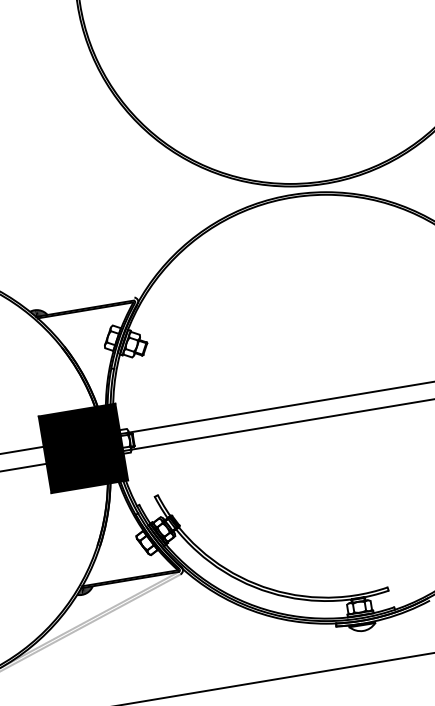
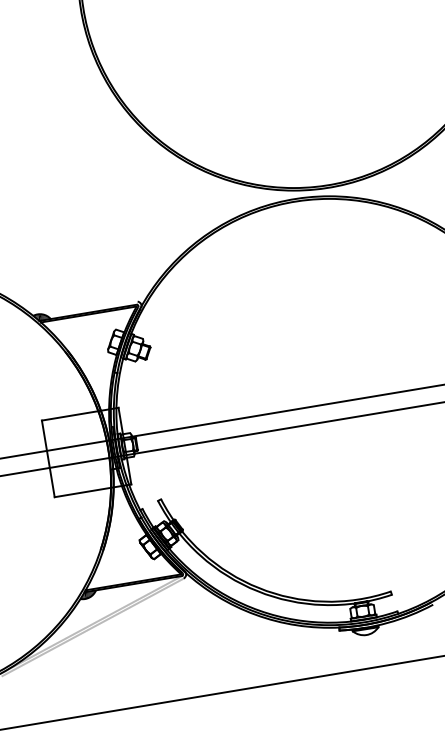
fill: (83, 448) -> (86, 452), removed

